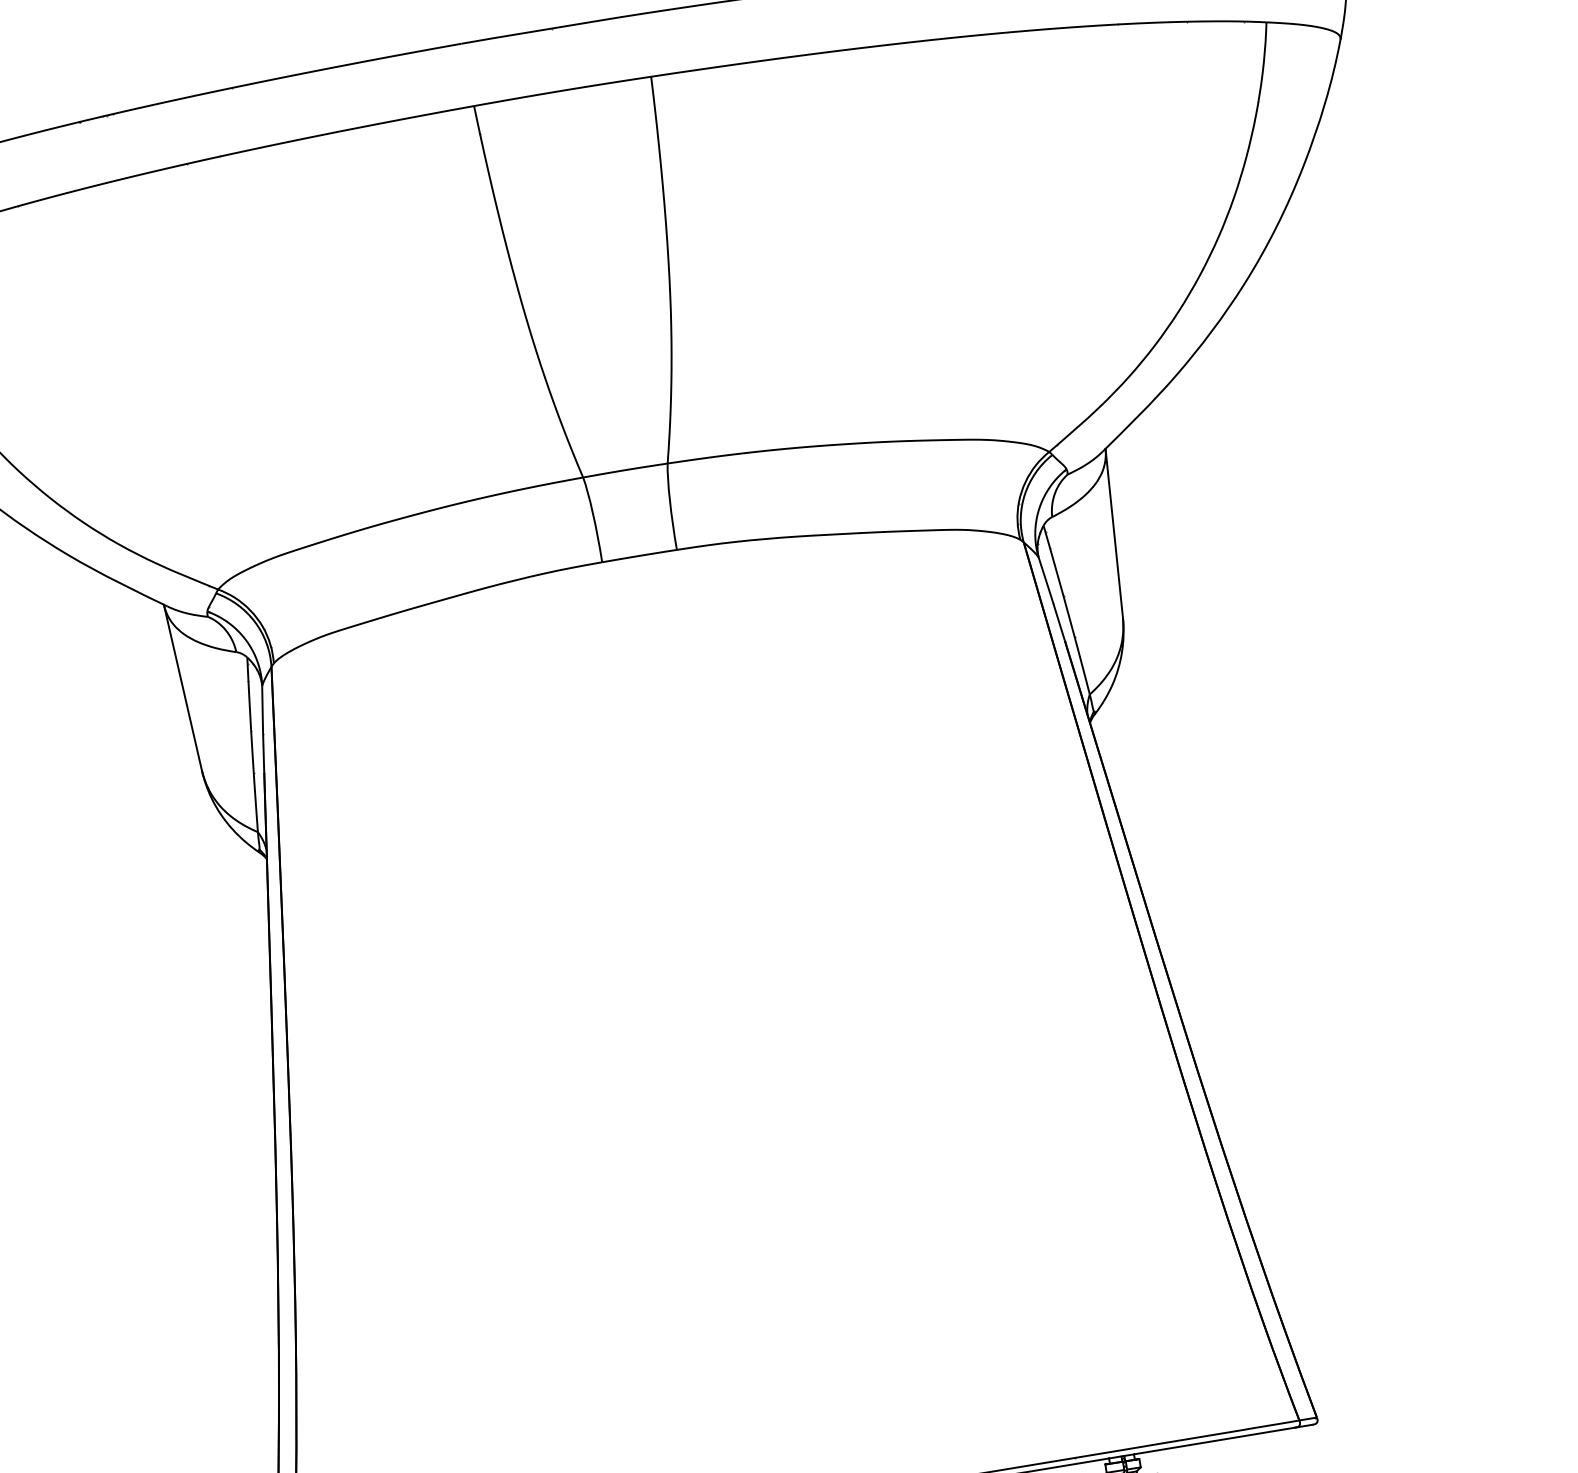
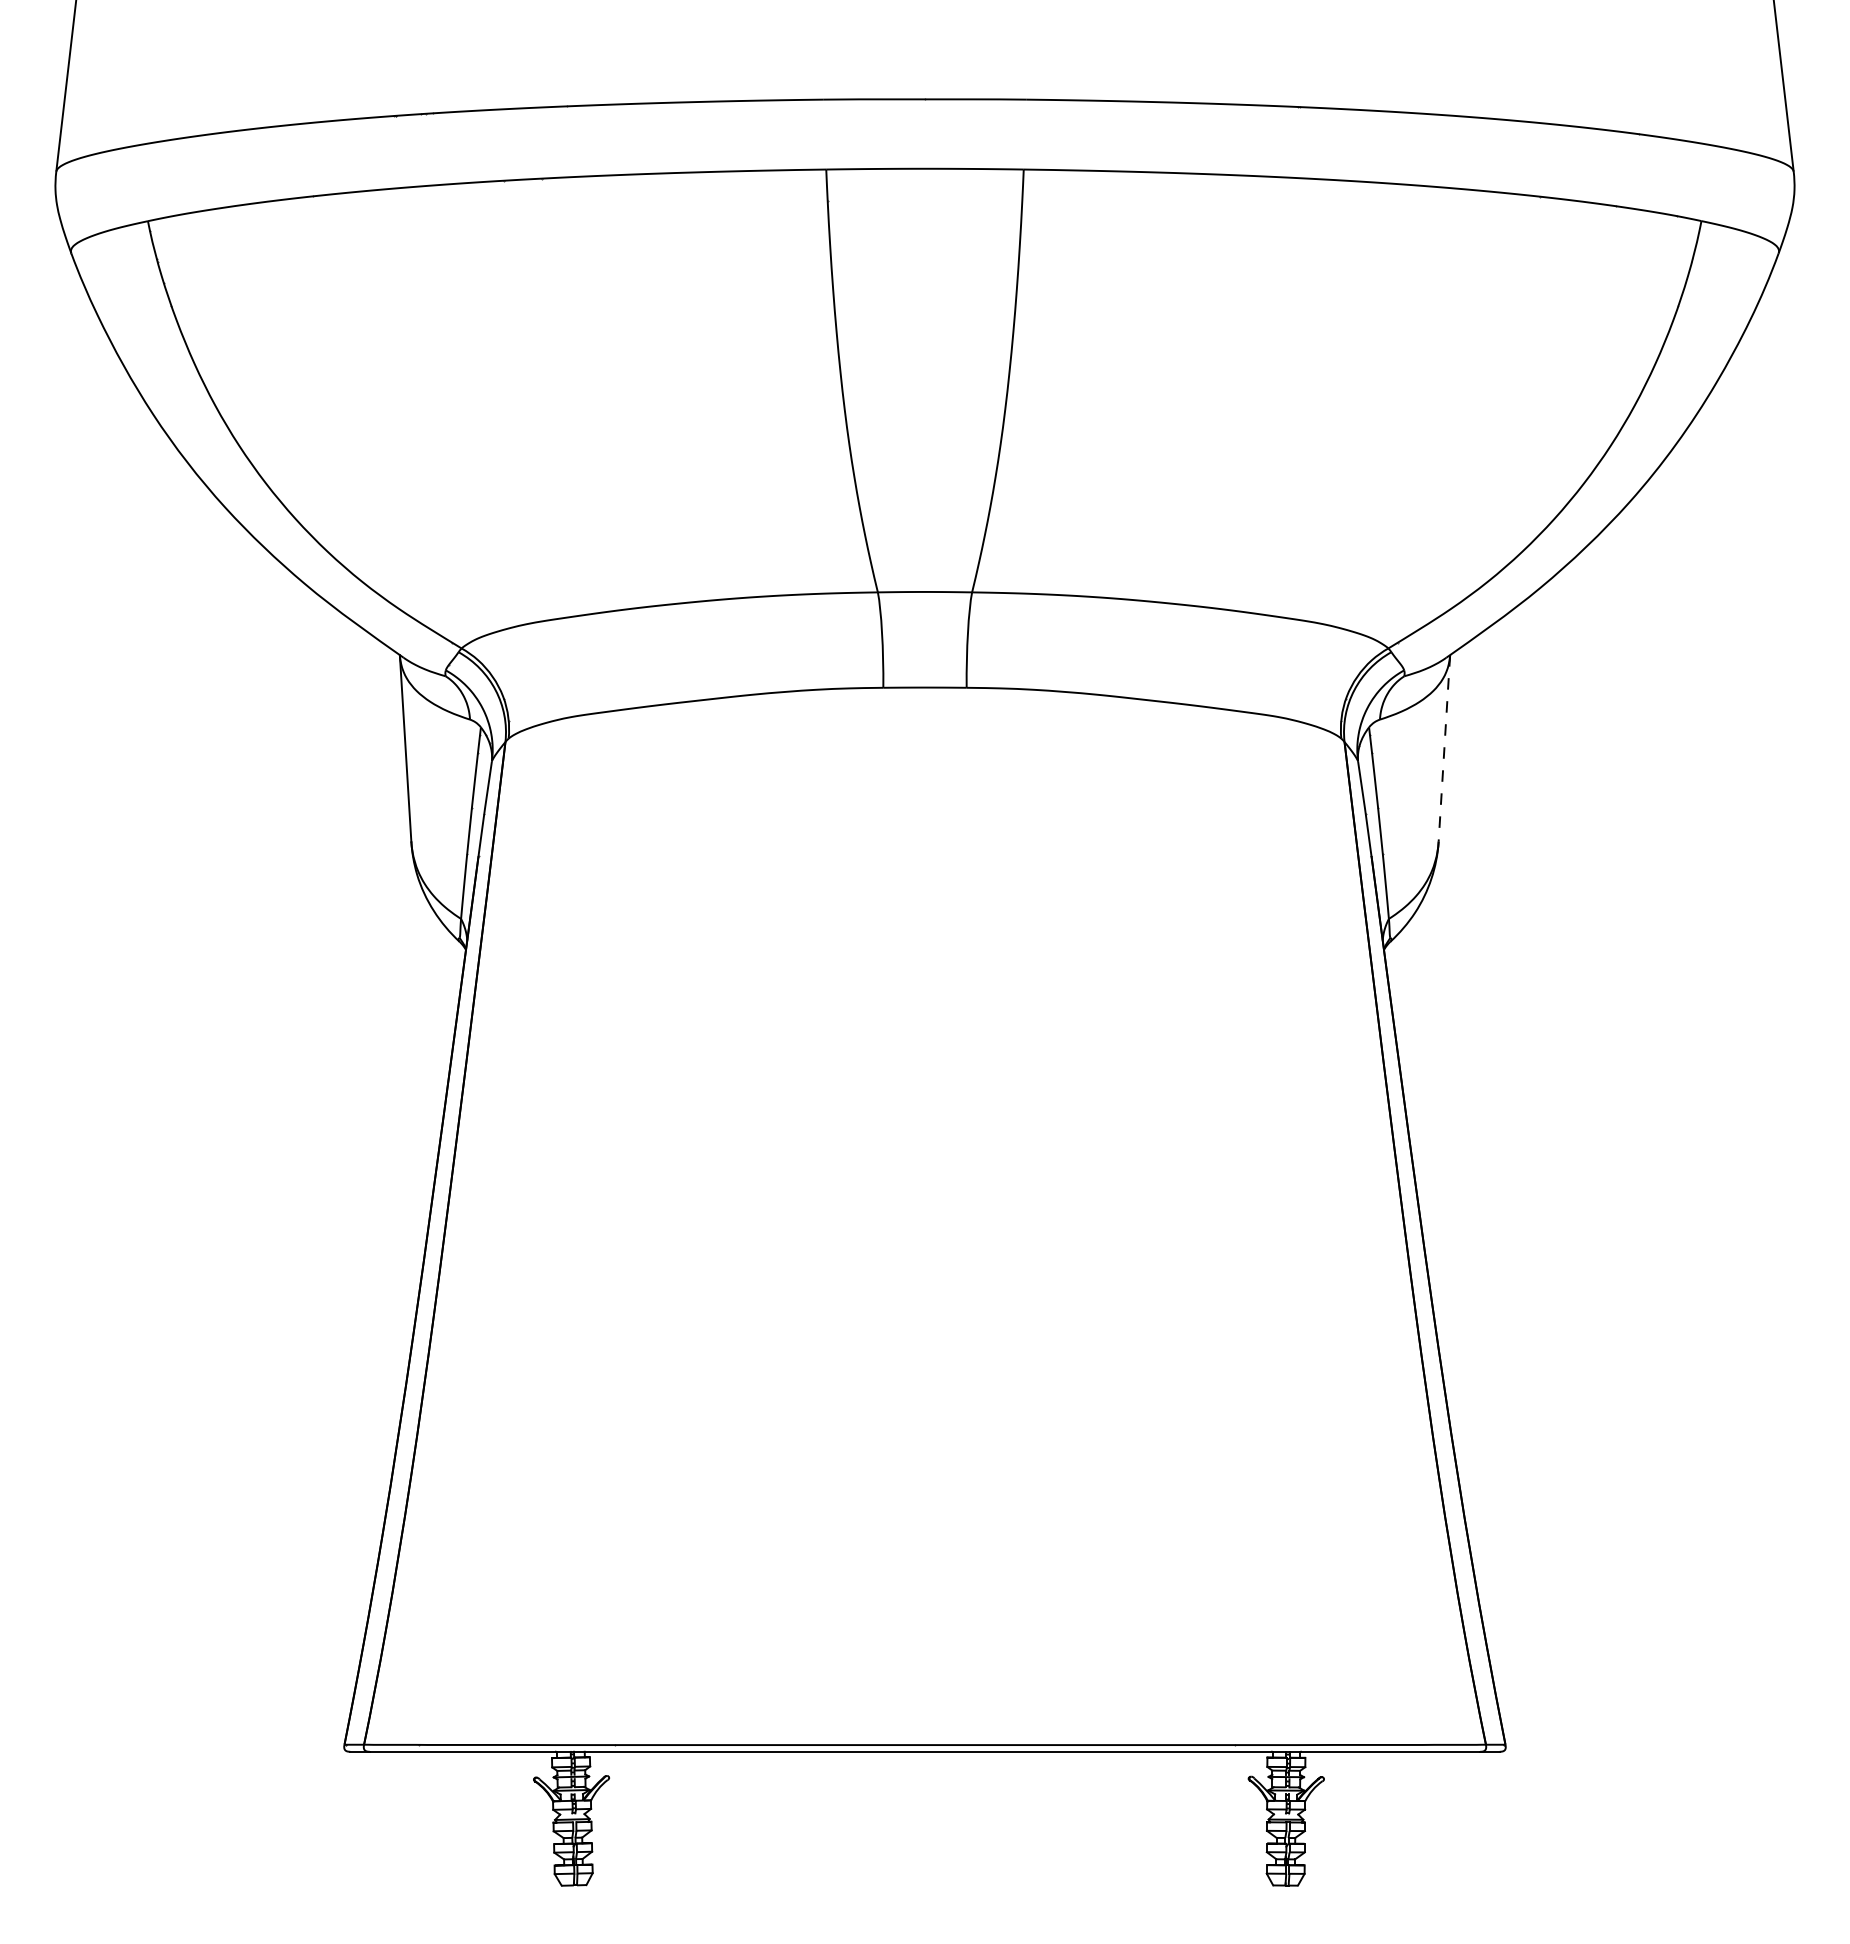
line: (1114, 533) -> (1444, 748), solid -> dashed

